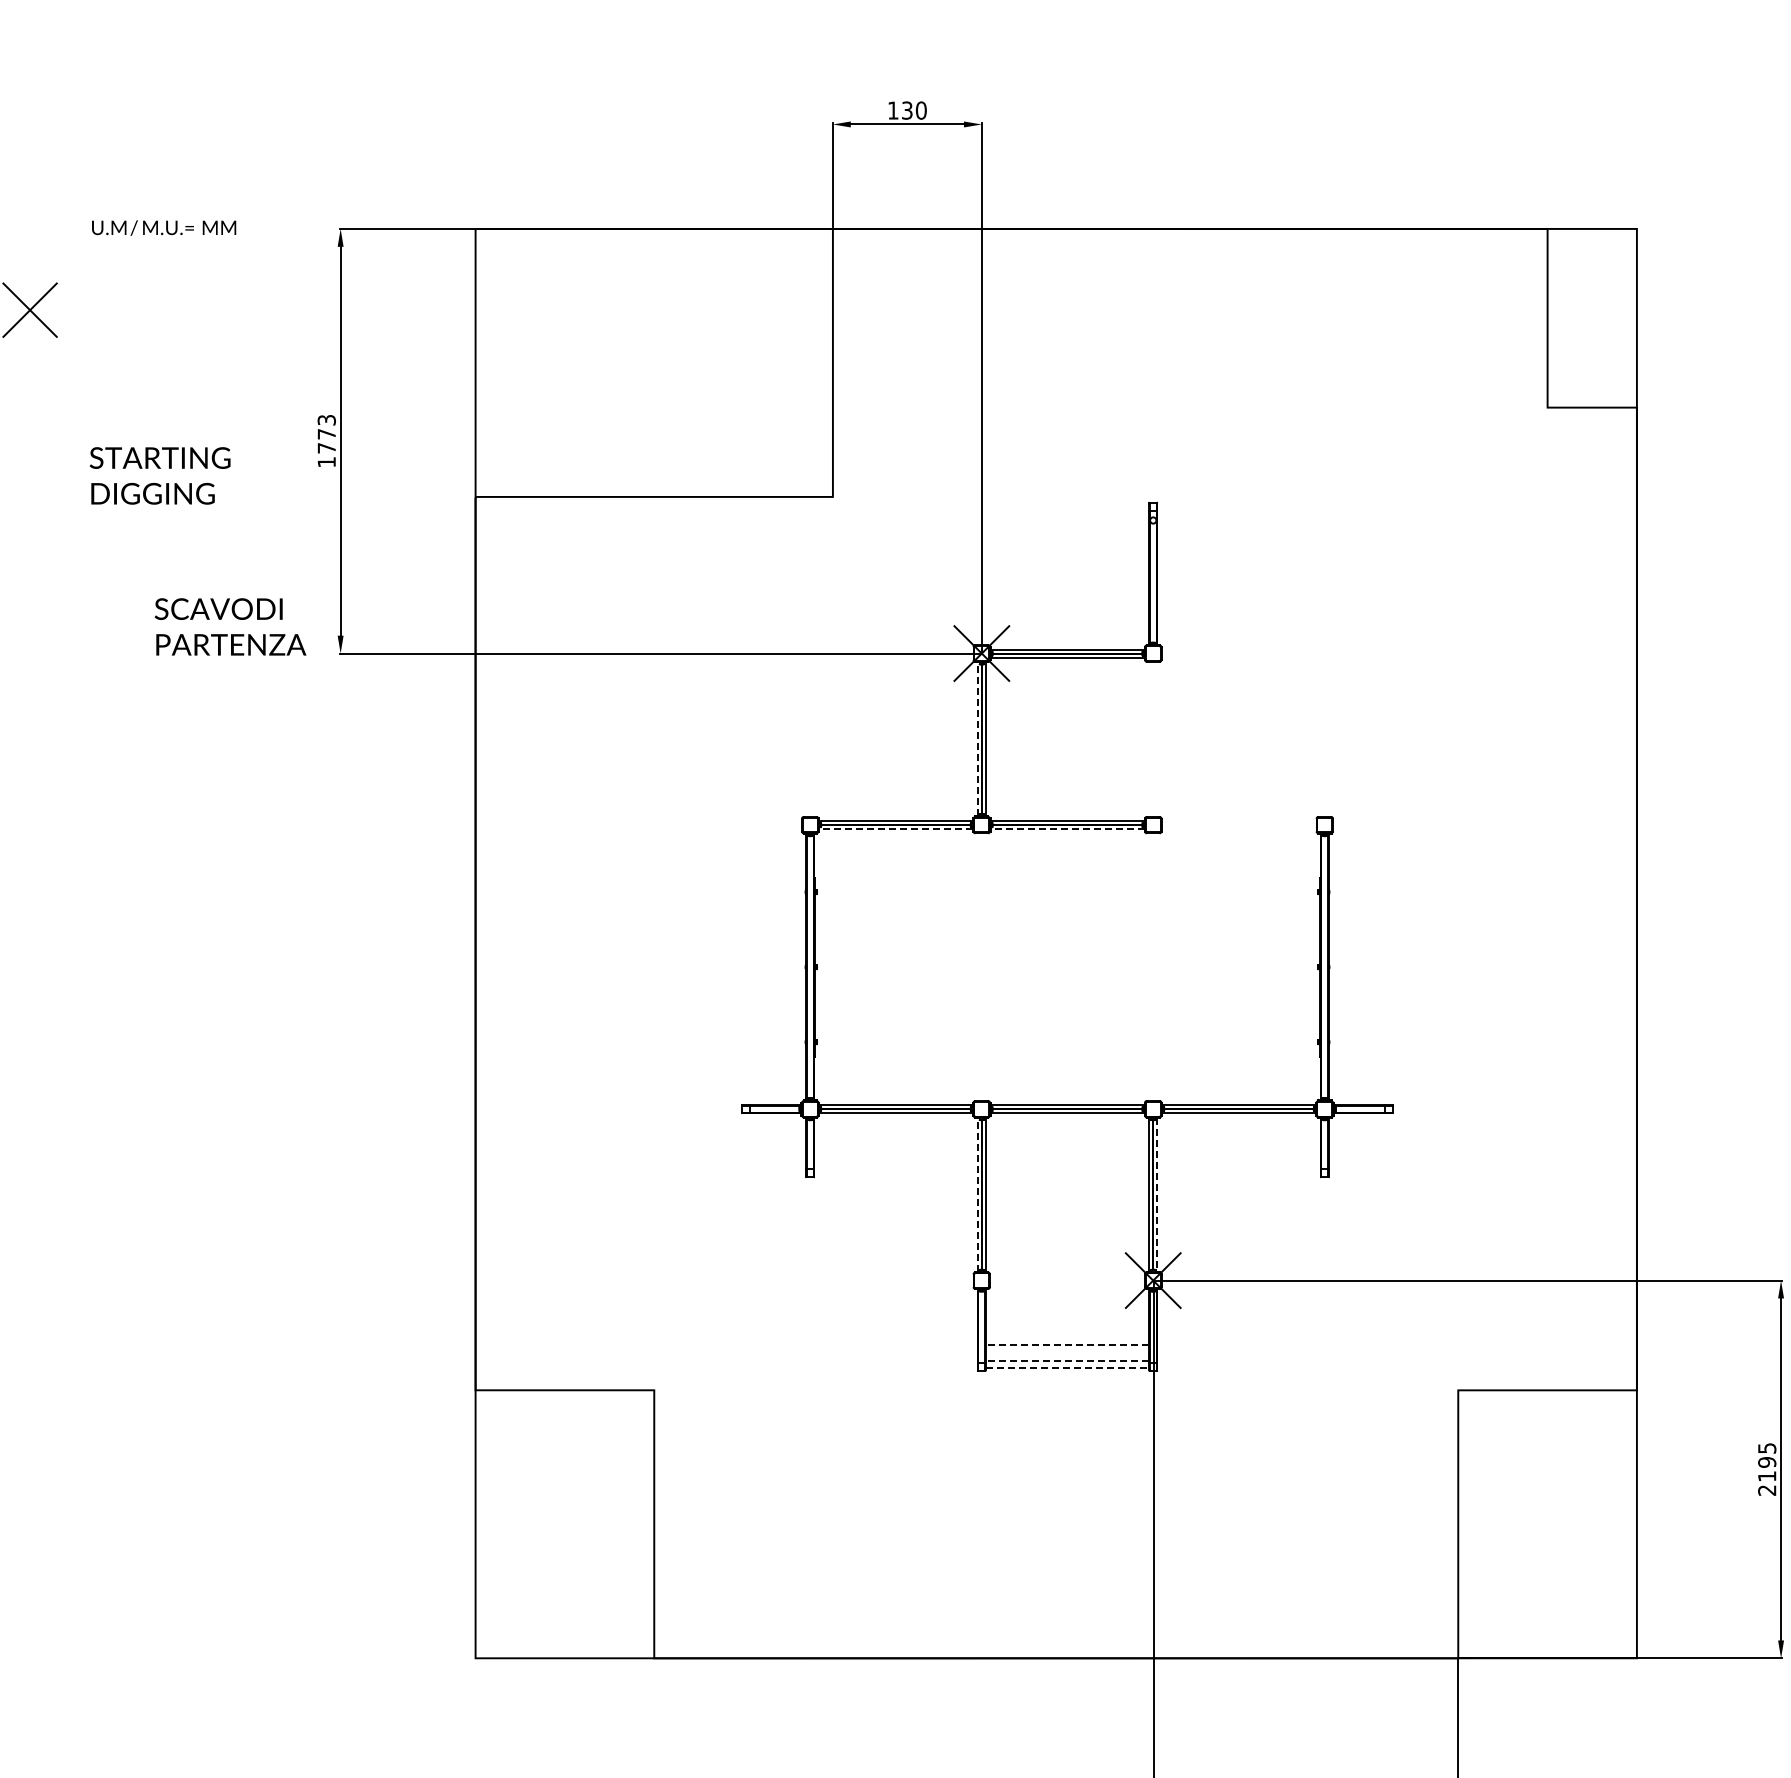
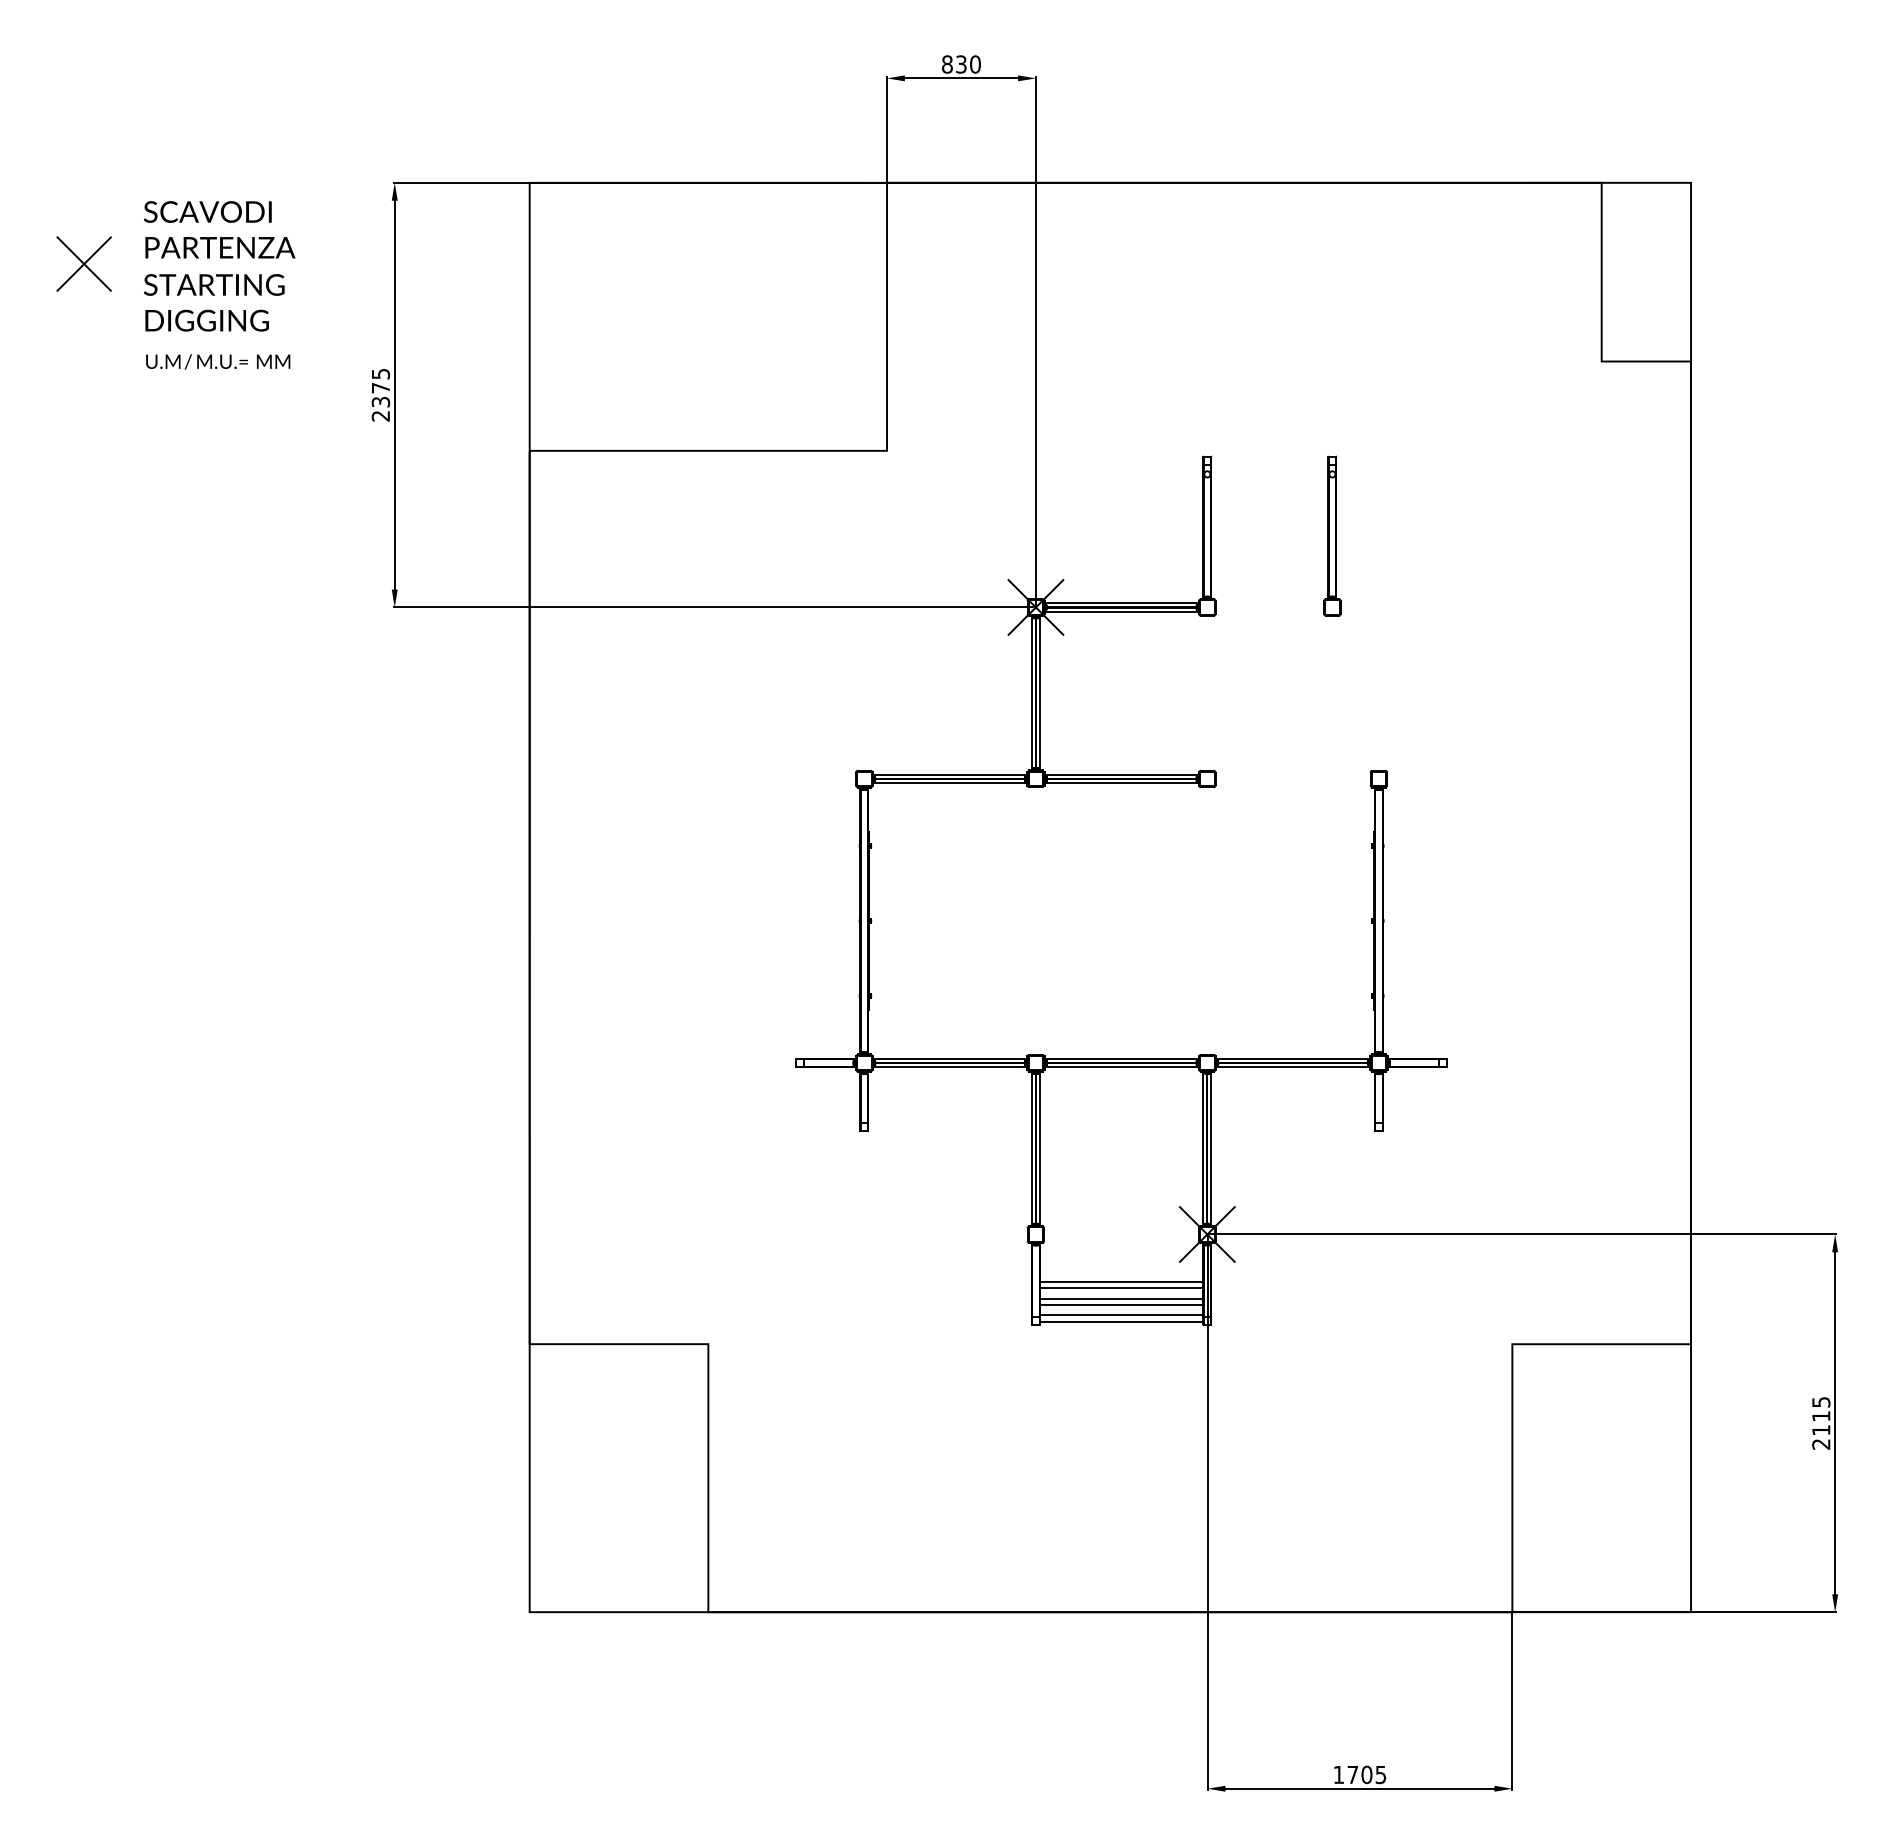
text: (893, 110) -> (947, 64), 130 -> 830
text: (164, 227) -> (218, 361), moved
text: (326, 440) -> (380, 394), 1773 -> 2375
text: (160, 475) -> (214, 302), moved
part: (1278, 581) -> (1332, 535), added
text: (230, 626) -> (219, 229), moved
line: (977, 738) -> (1031, 692), dashed -> solid
line: (895, 829) -> (949, 783), dashed -> solid
line: (1067, 829) -> (1121, 783), dashed -> solid
line: (977, 1194) -> (1031, 1148), dashed -> solid
line: (1157, 1195) -> (1211, 1149), dashed -> solid
line: (1067, 1327) -> (1121, 1281), added
line: (1067, 1334) -> (1121, 1288), added
line: (1067, 1344) -> (1121, 1298), dashed -> solid
line: (1067, 1350) -> (1121, 1304), added
line: (1067, 1361) -> (1121, 1315), dashed -> solid
line: (1067, 1367) -> (1121, 1321), dashed -> solid
text: (1767, 1461) -> (1821, 1415), 2195 -> 2115

